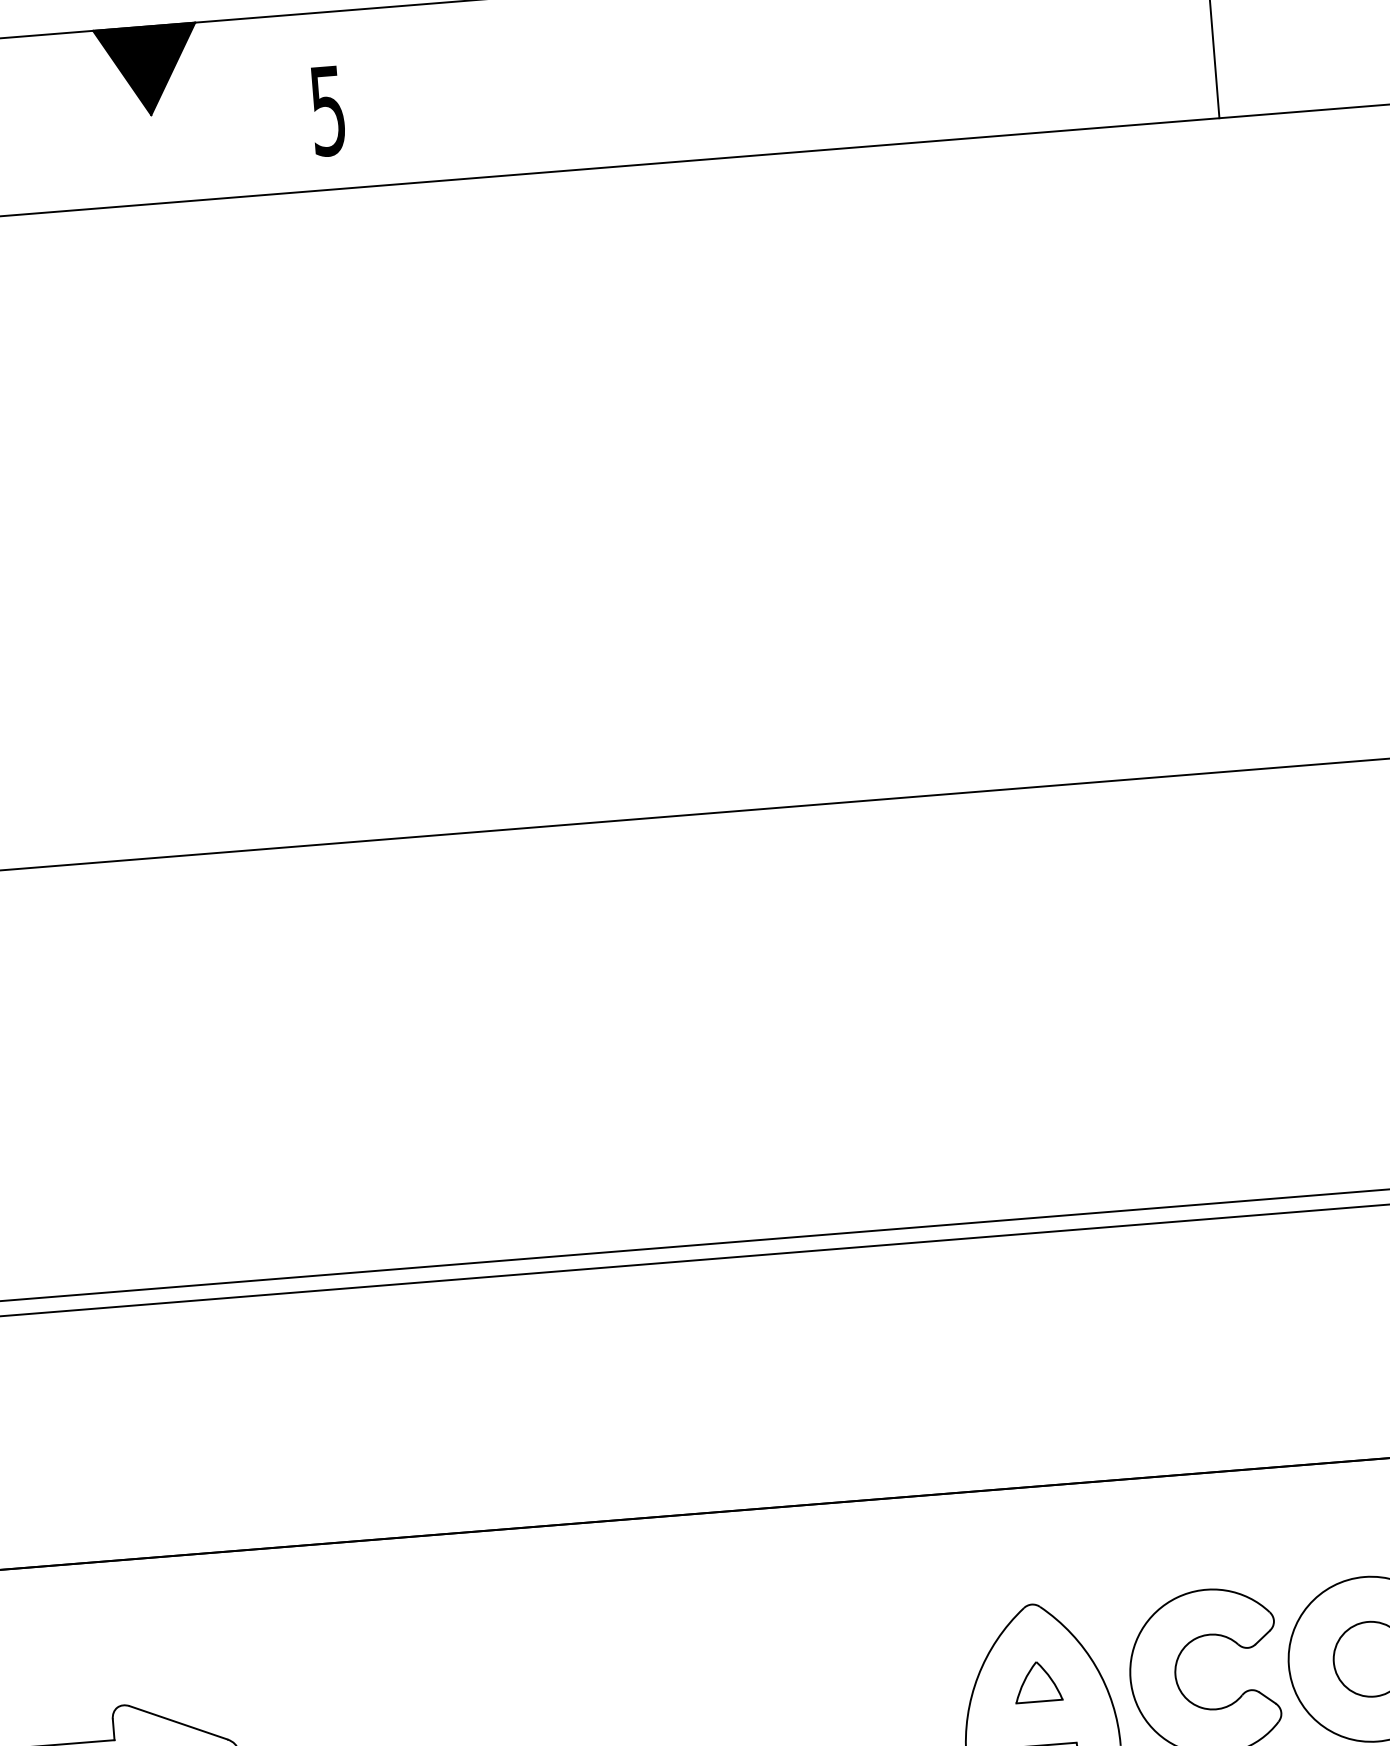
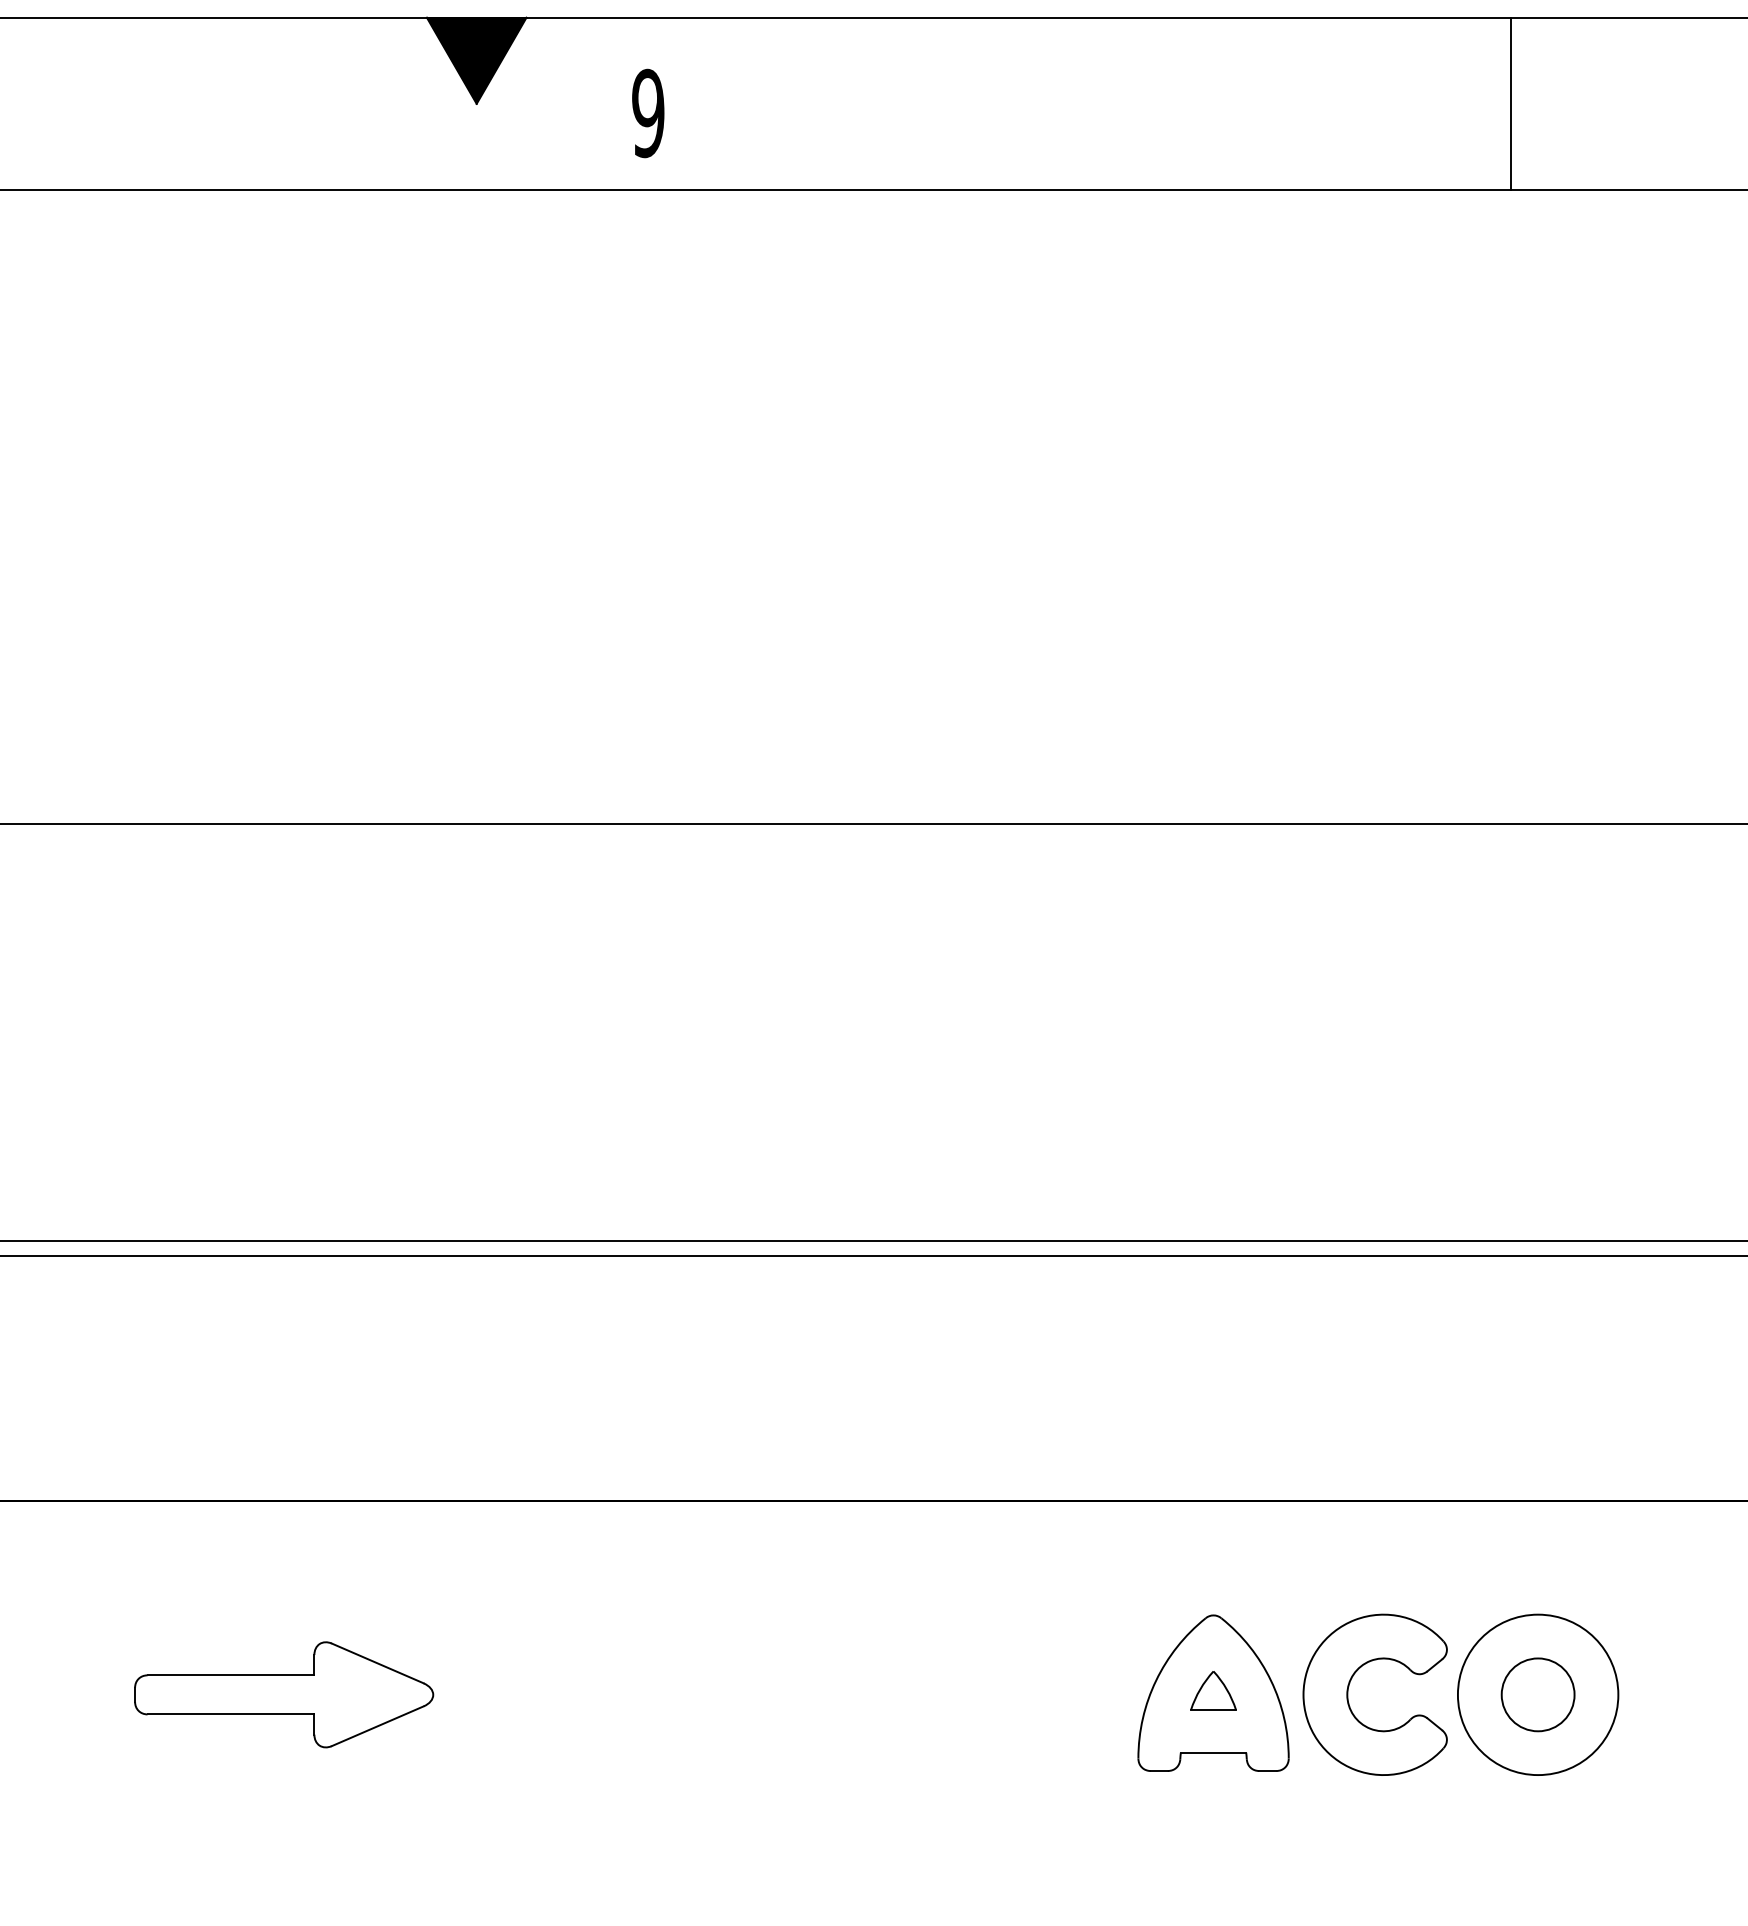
text: (328, 109) -> (648, 112), 5 -> 9

